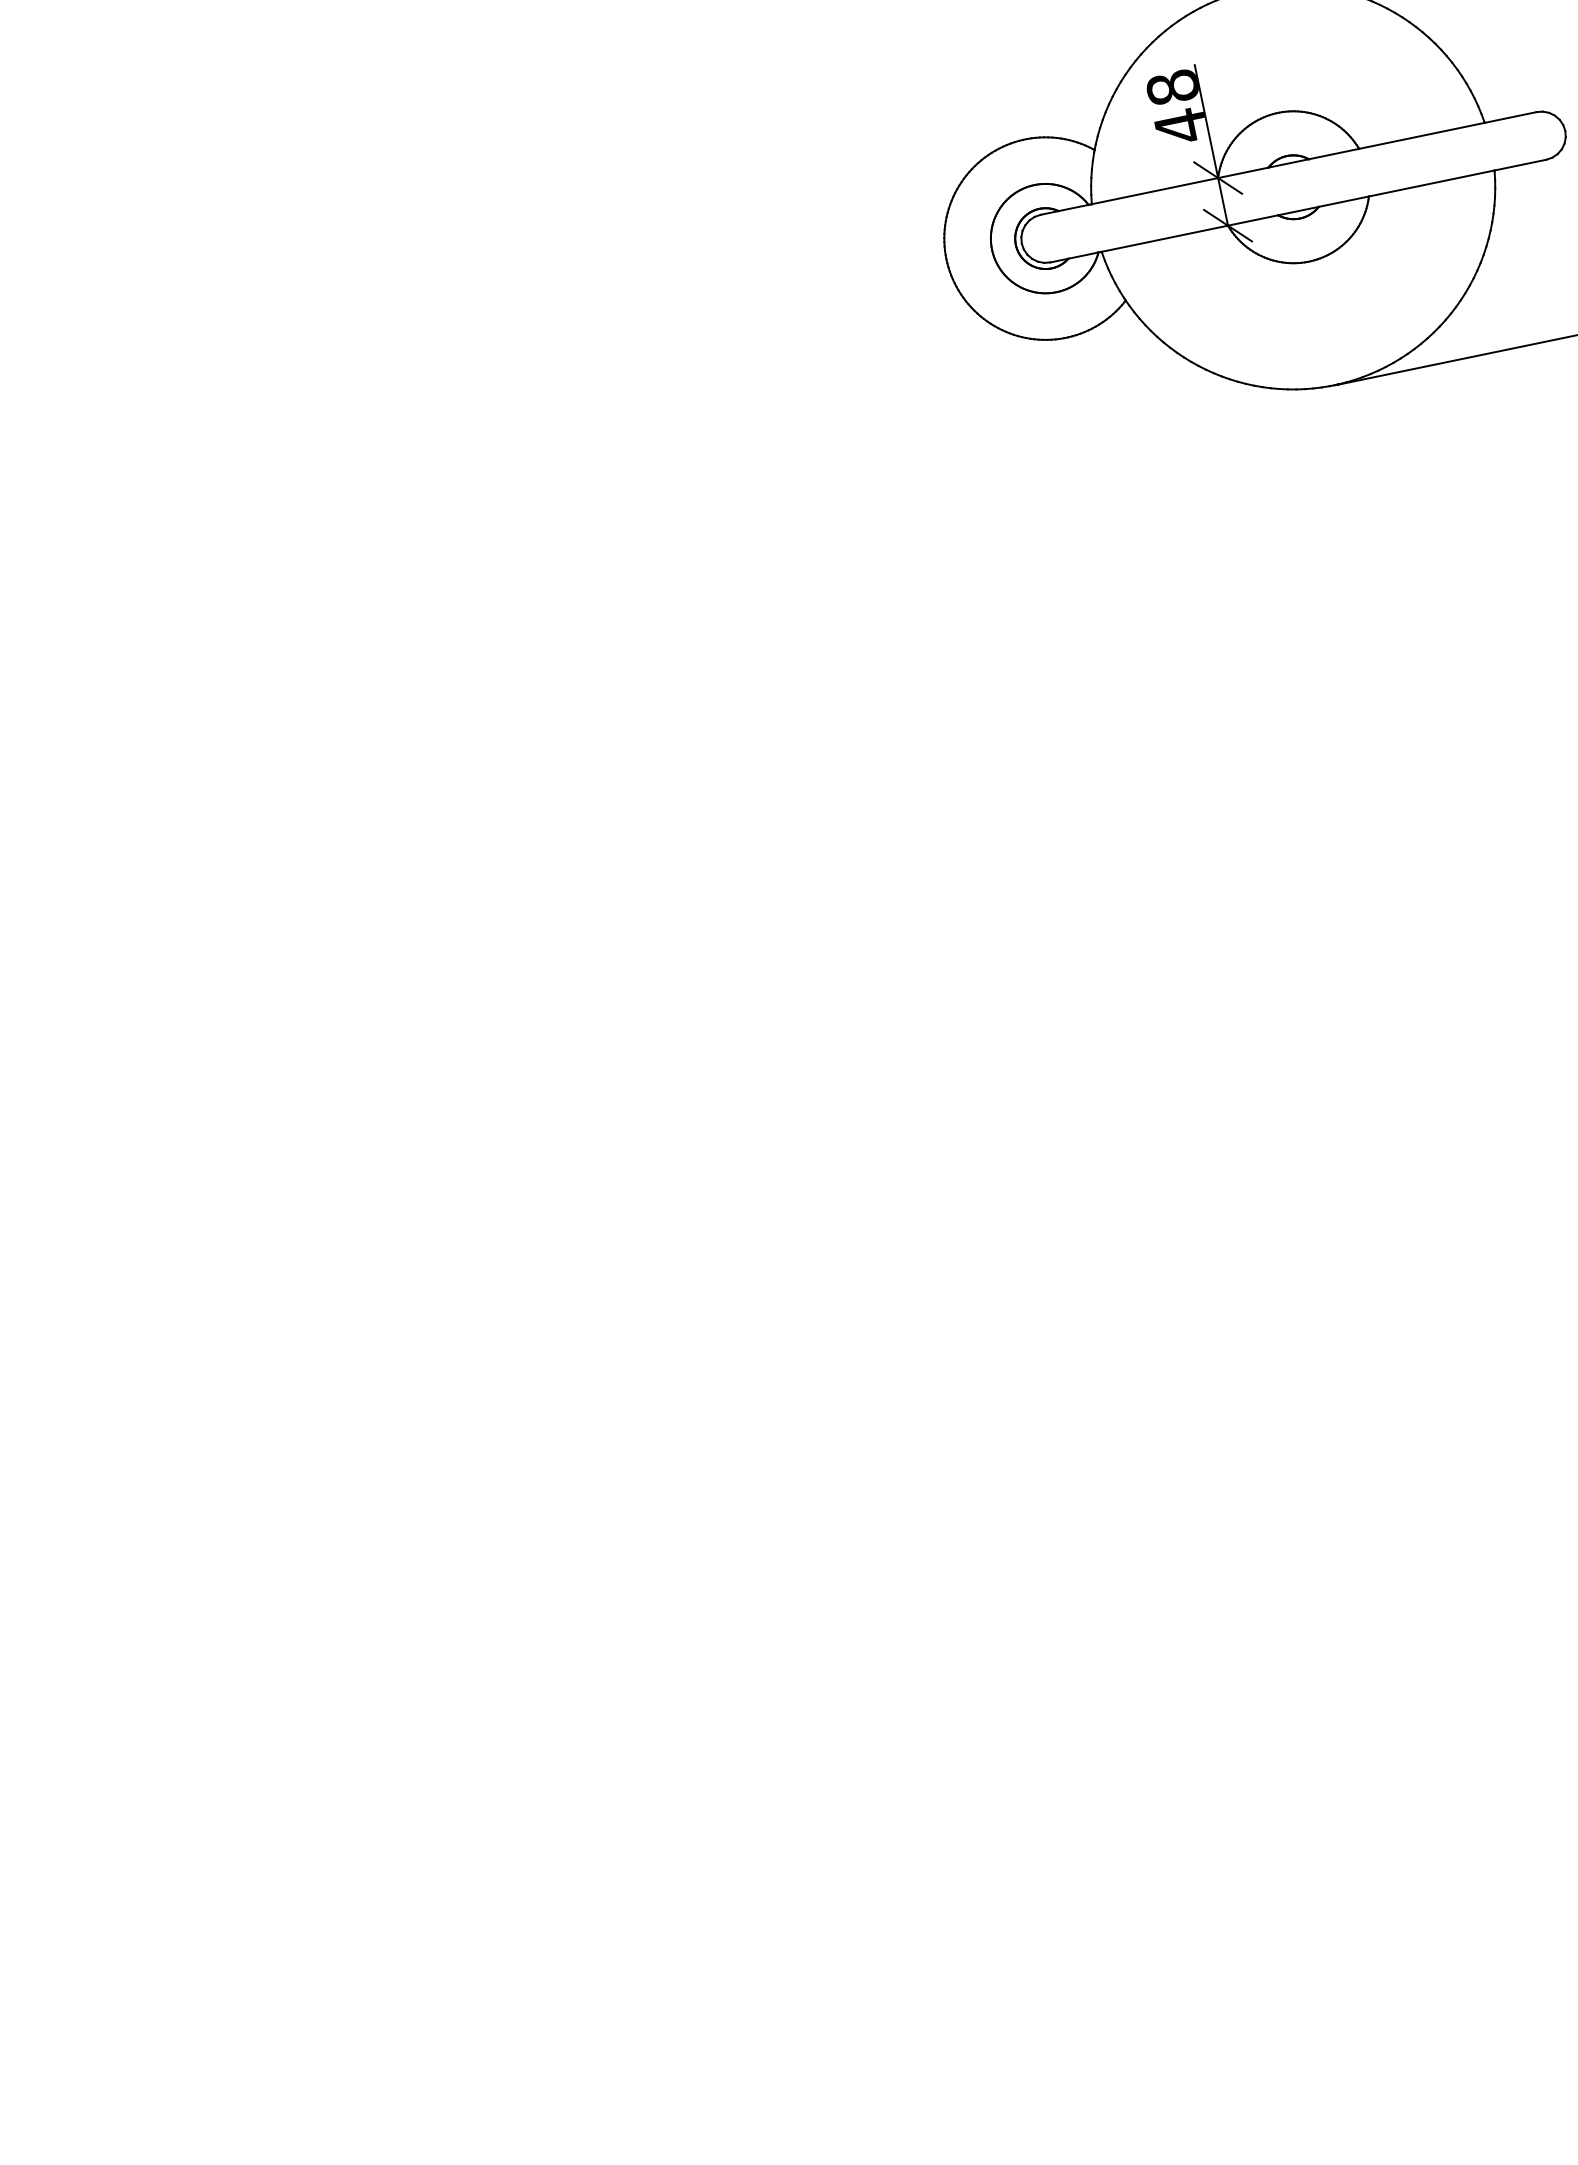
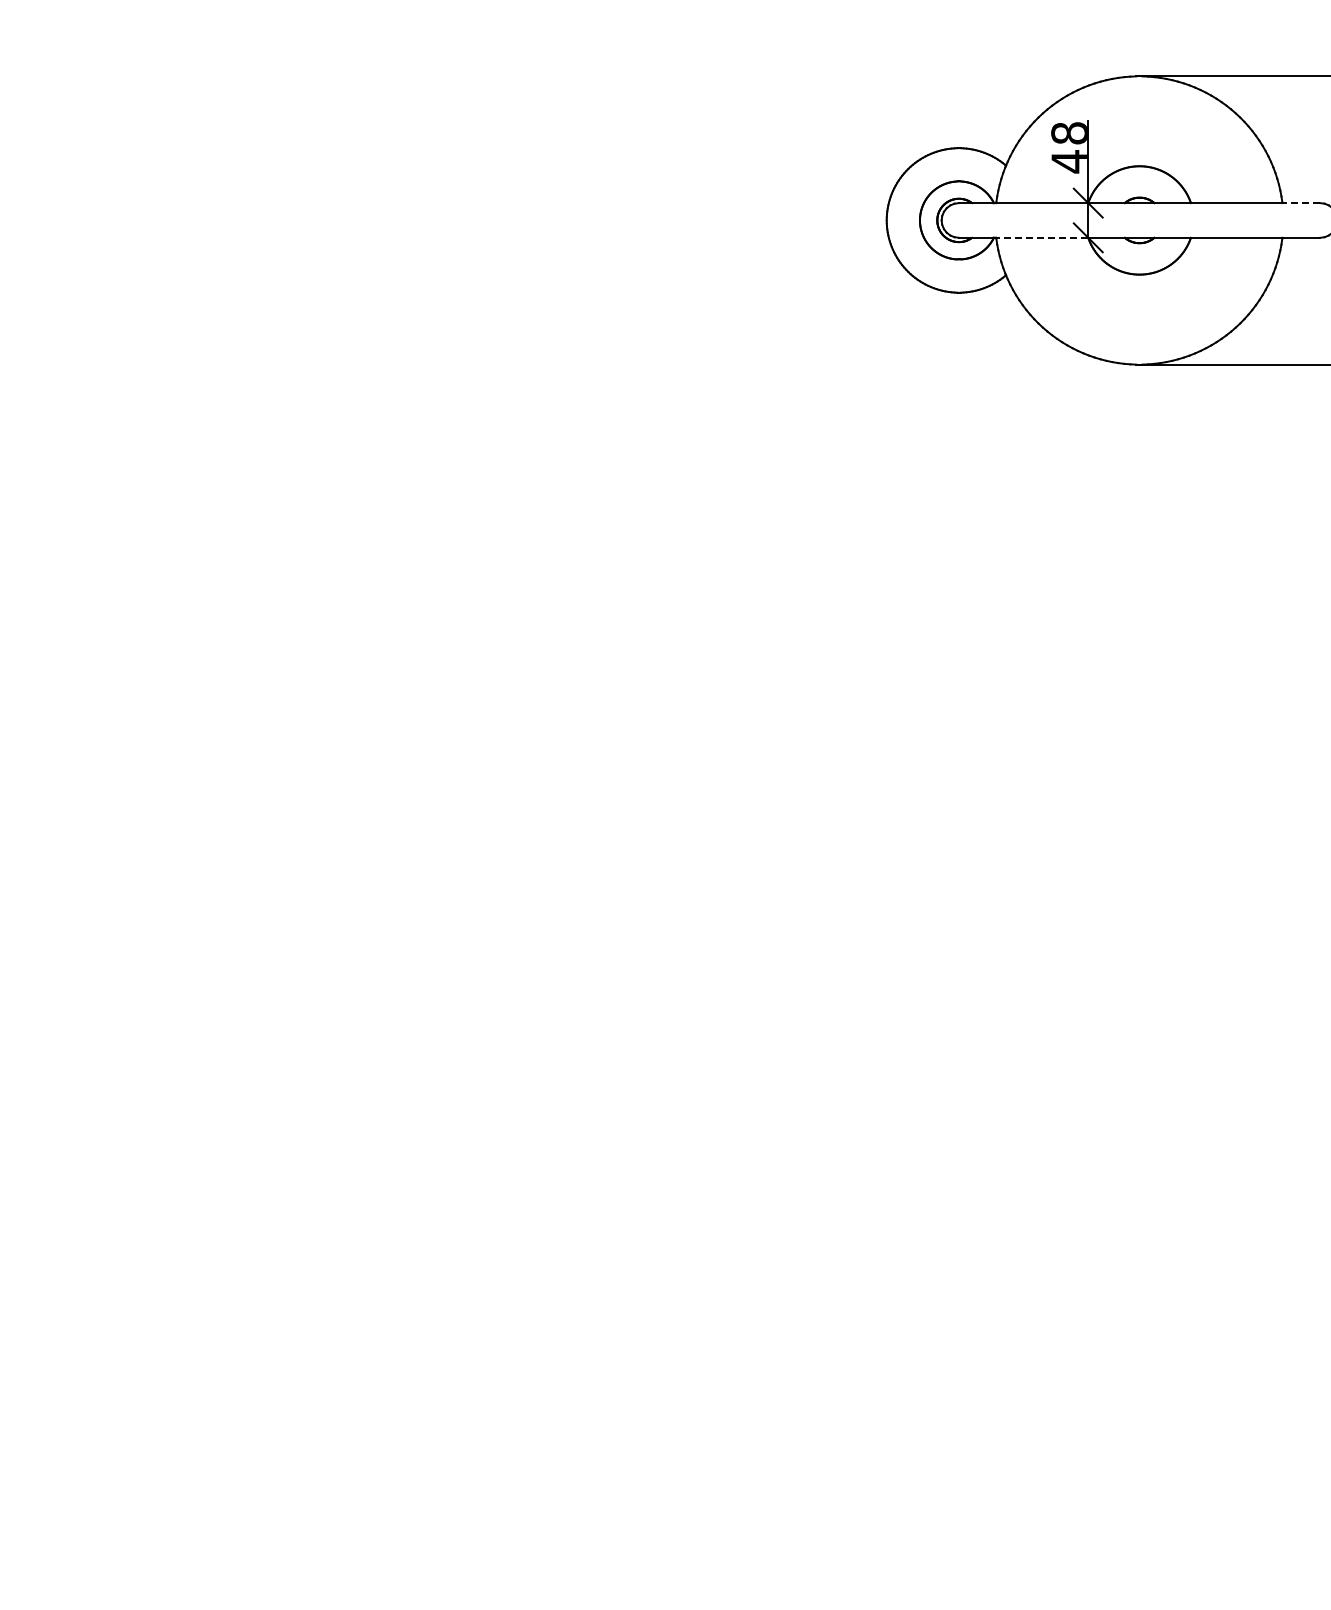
line: (1510, 117) -> (1301, 203), solid -> dashed
line: (1163, 238) -> (1041, 237), solid -> dashed

